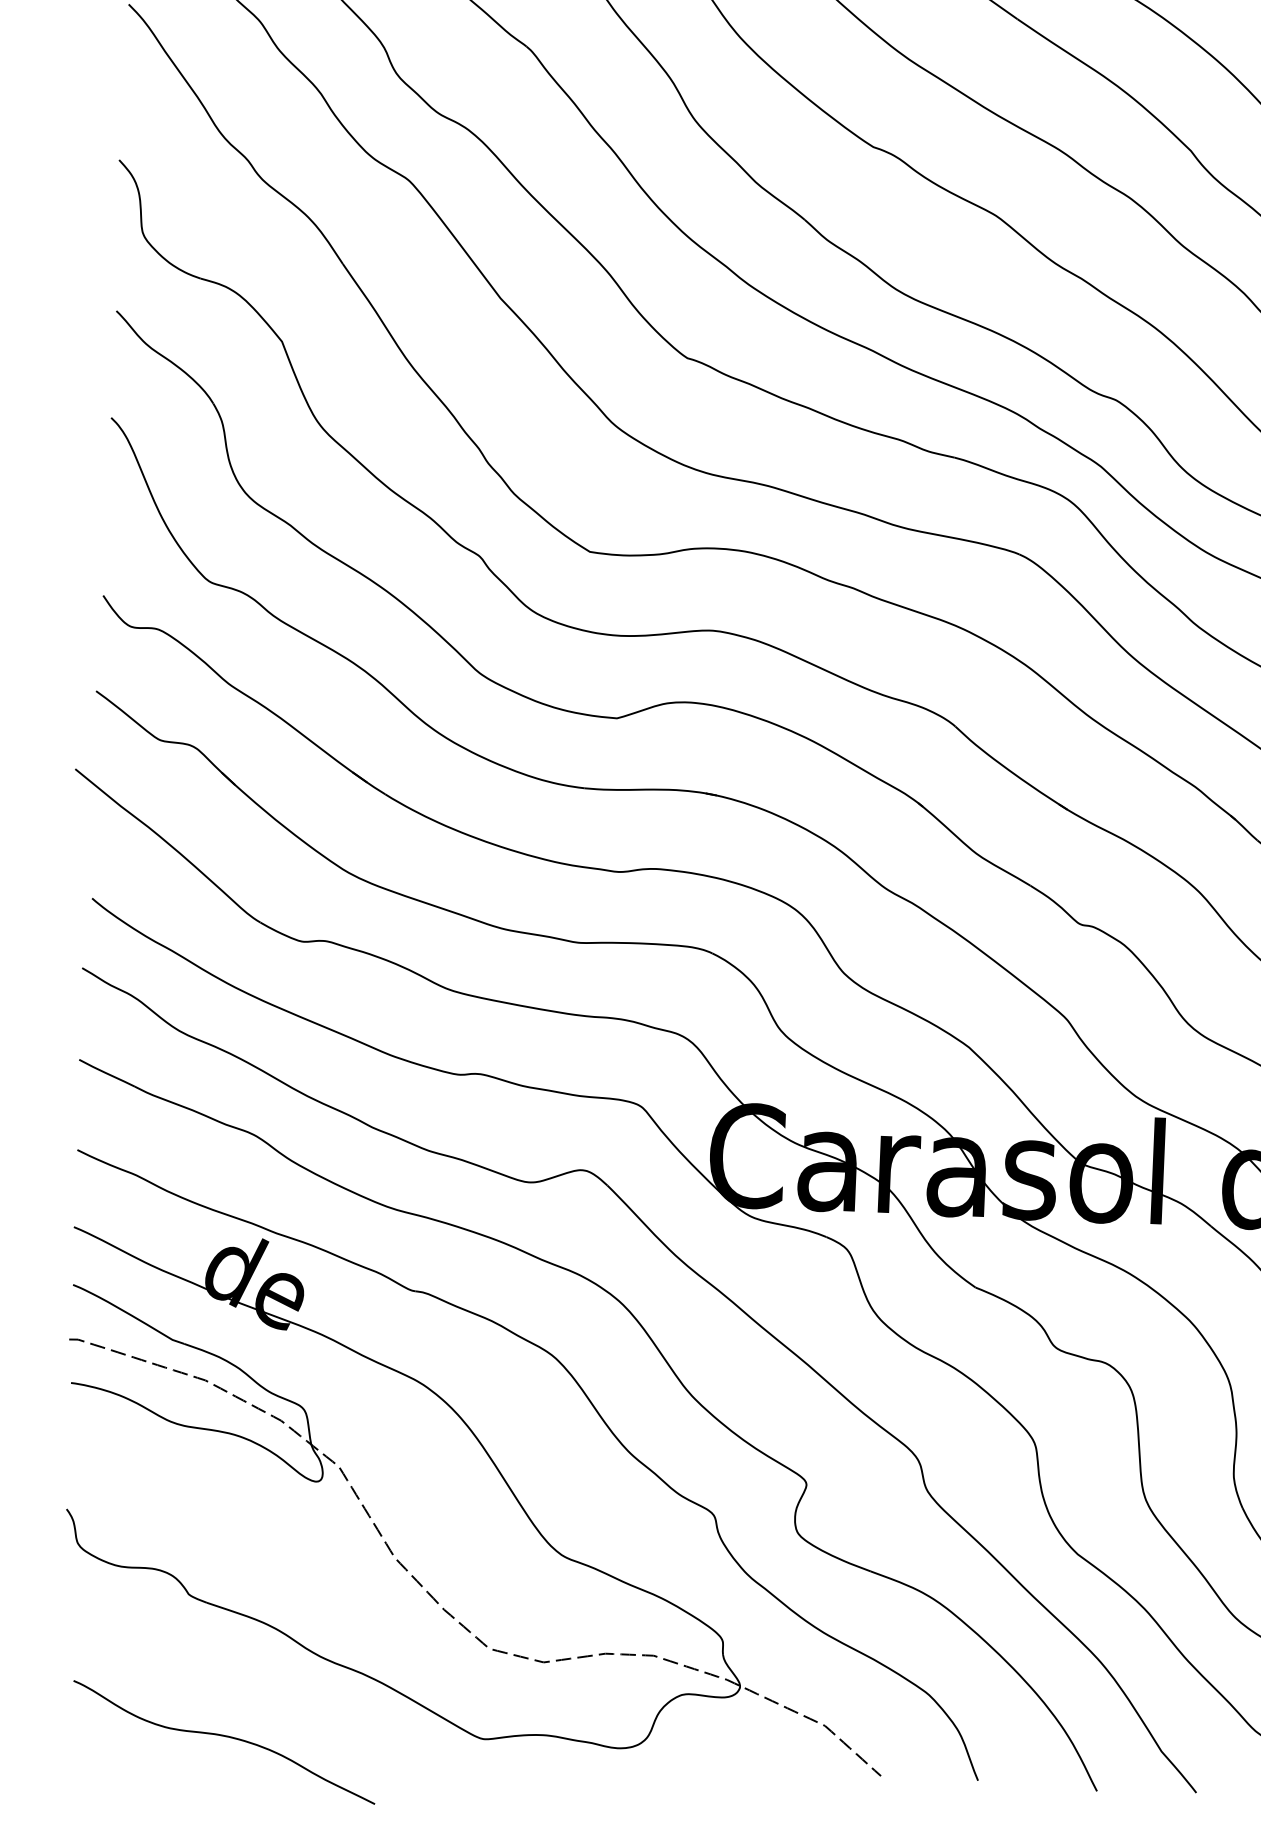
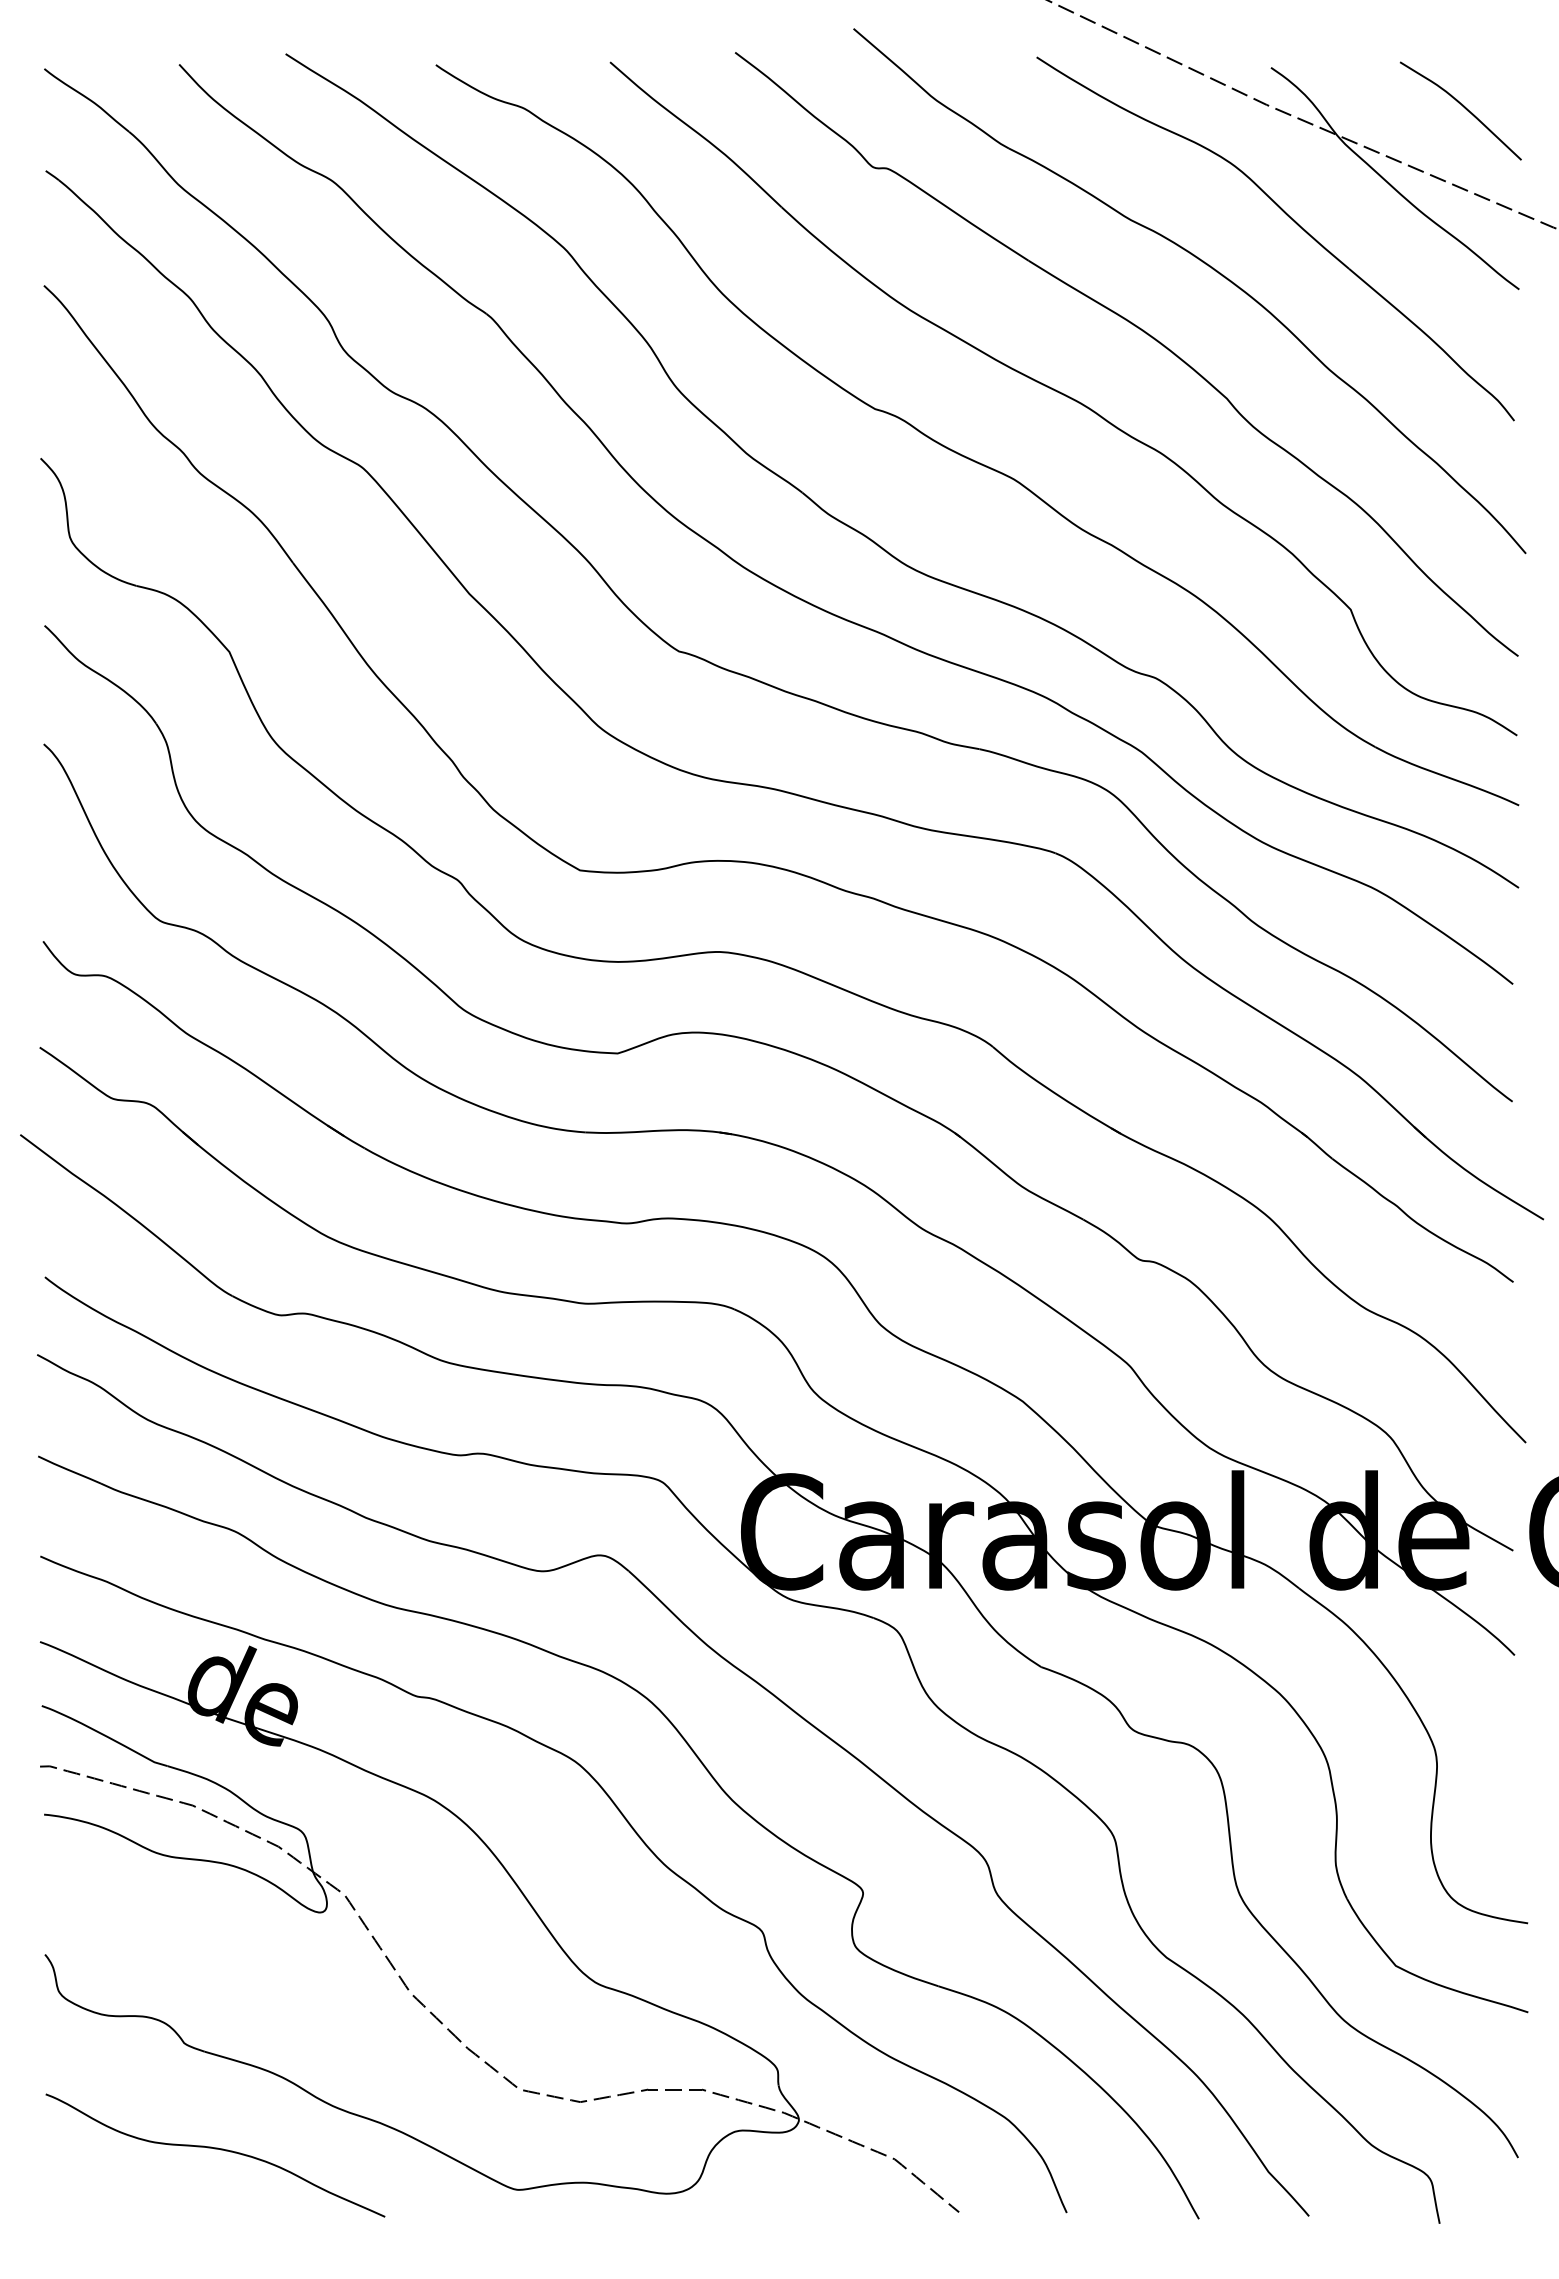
curve: (224, 1736) -> (215, 2149), moved

